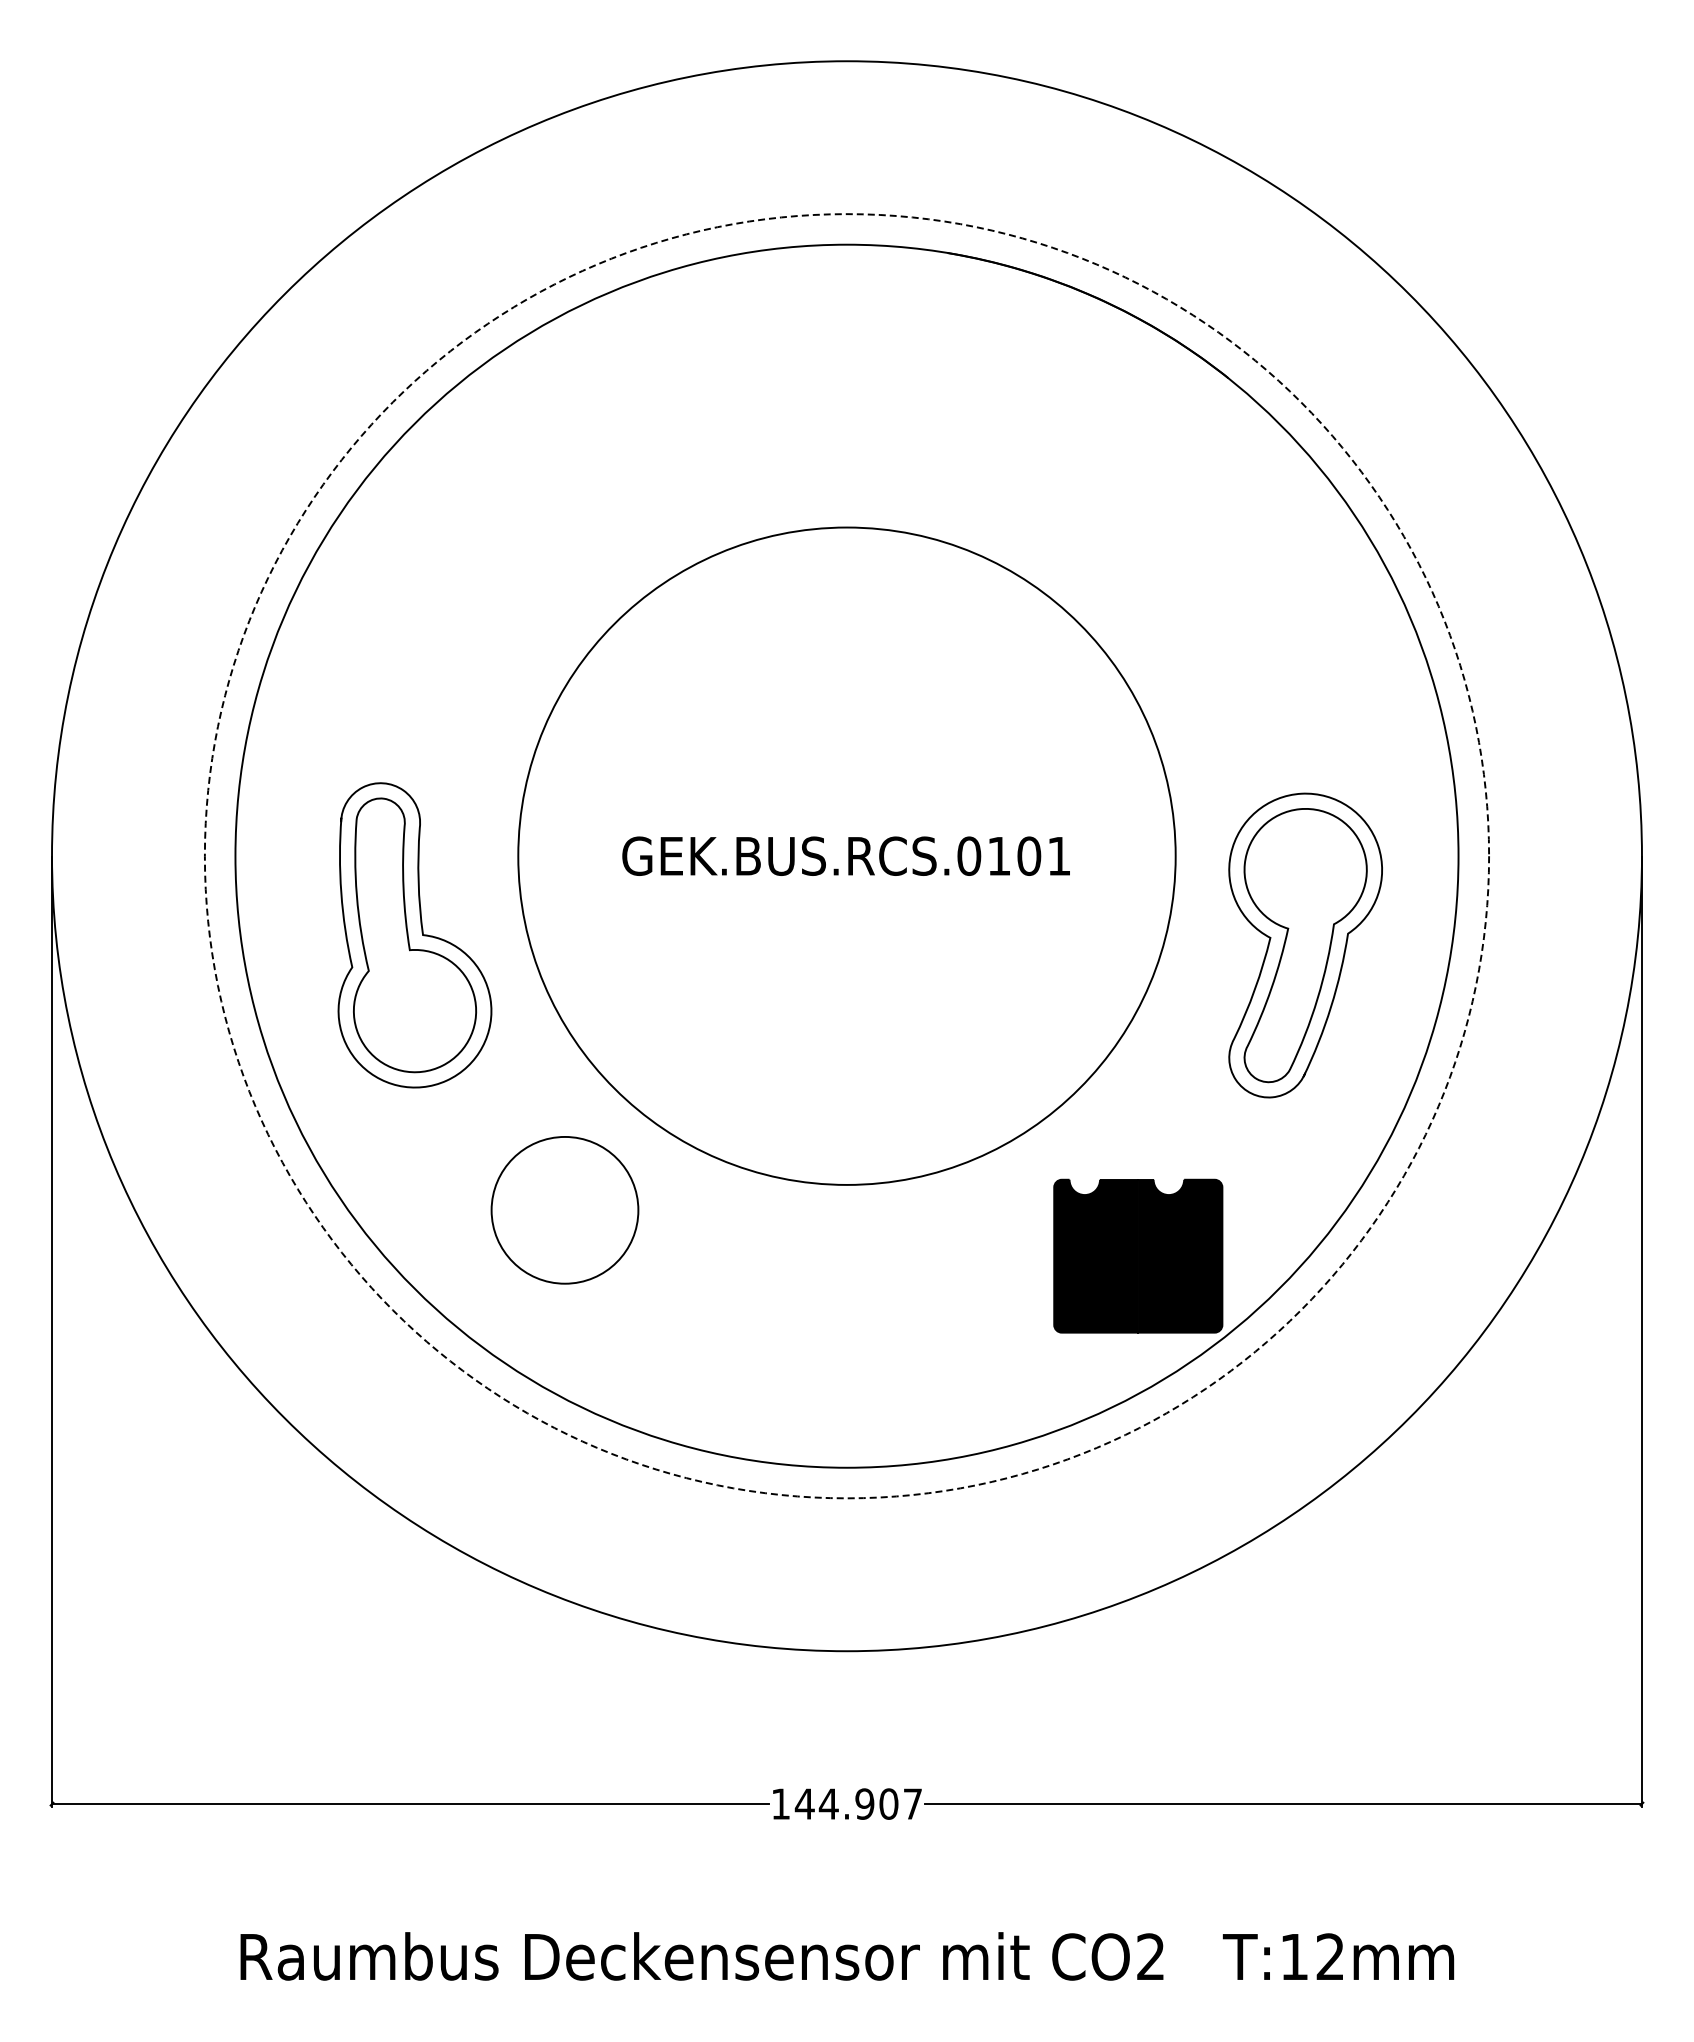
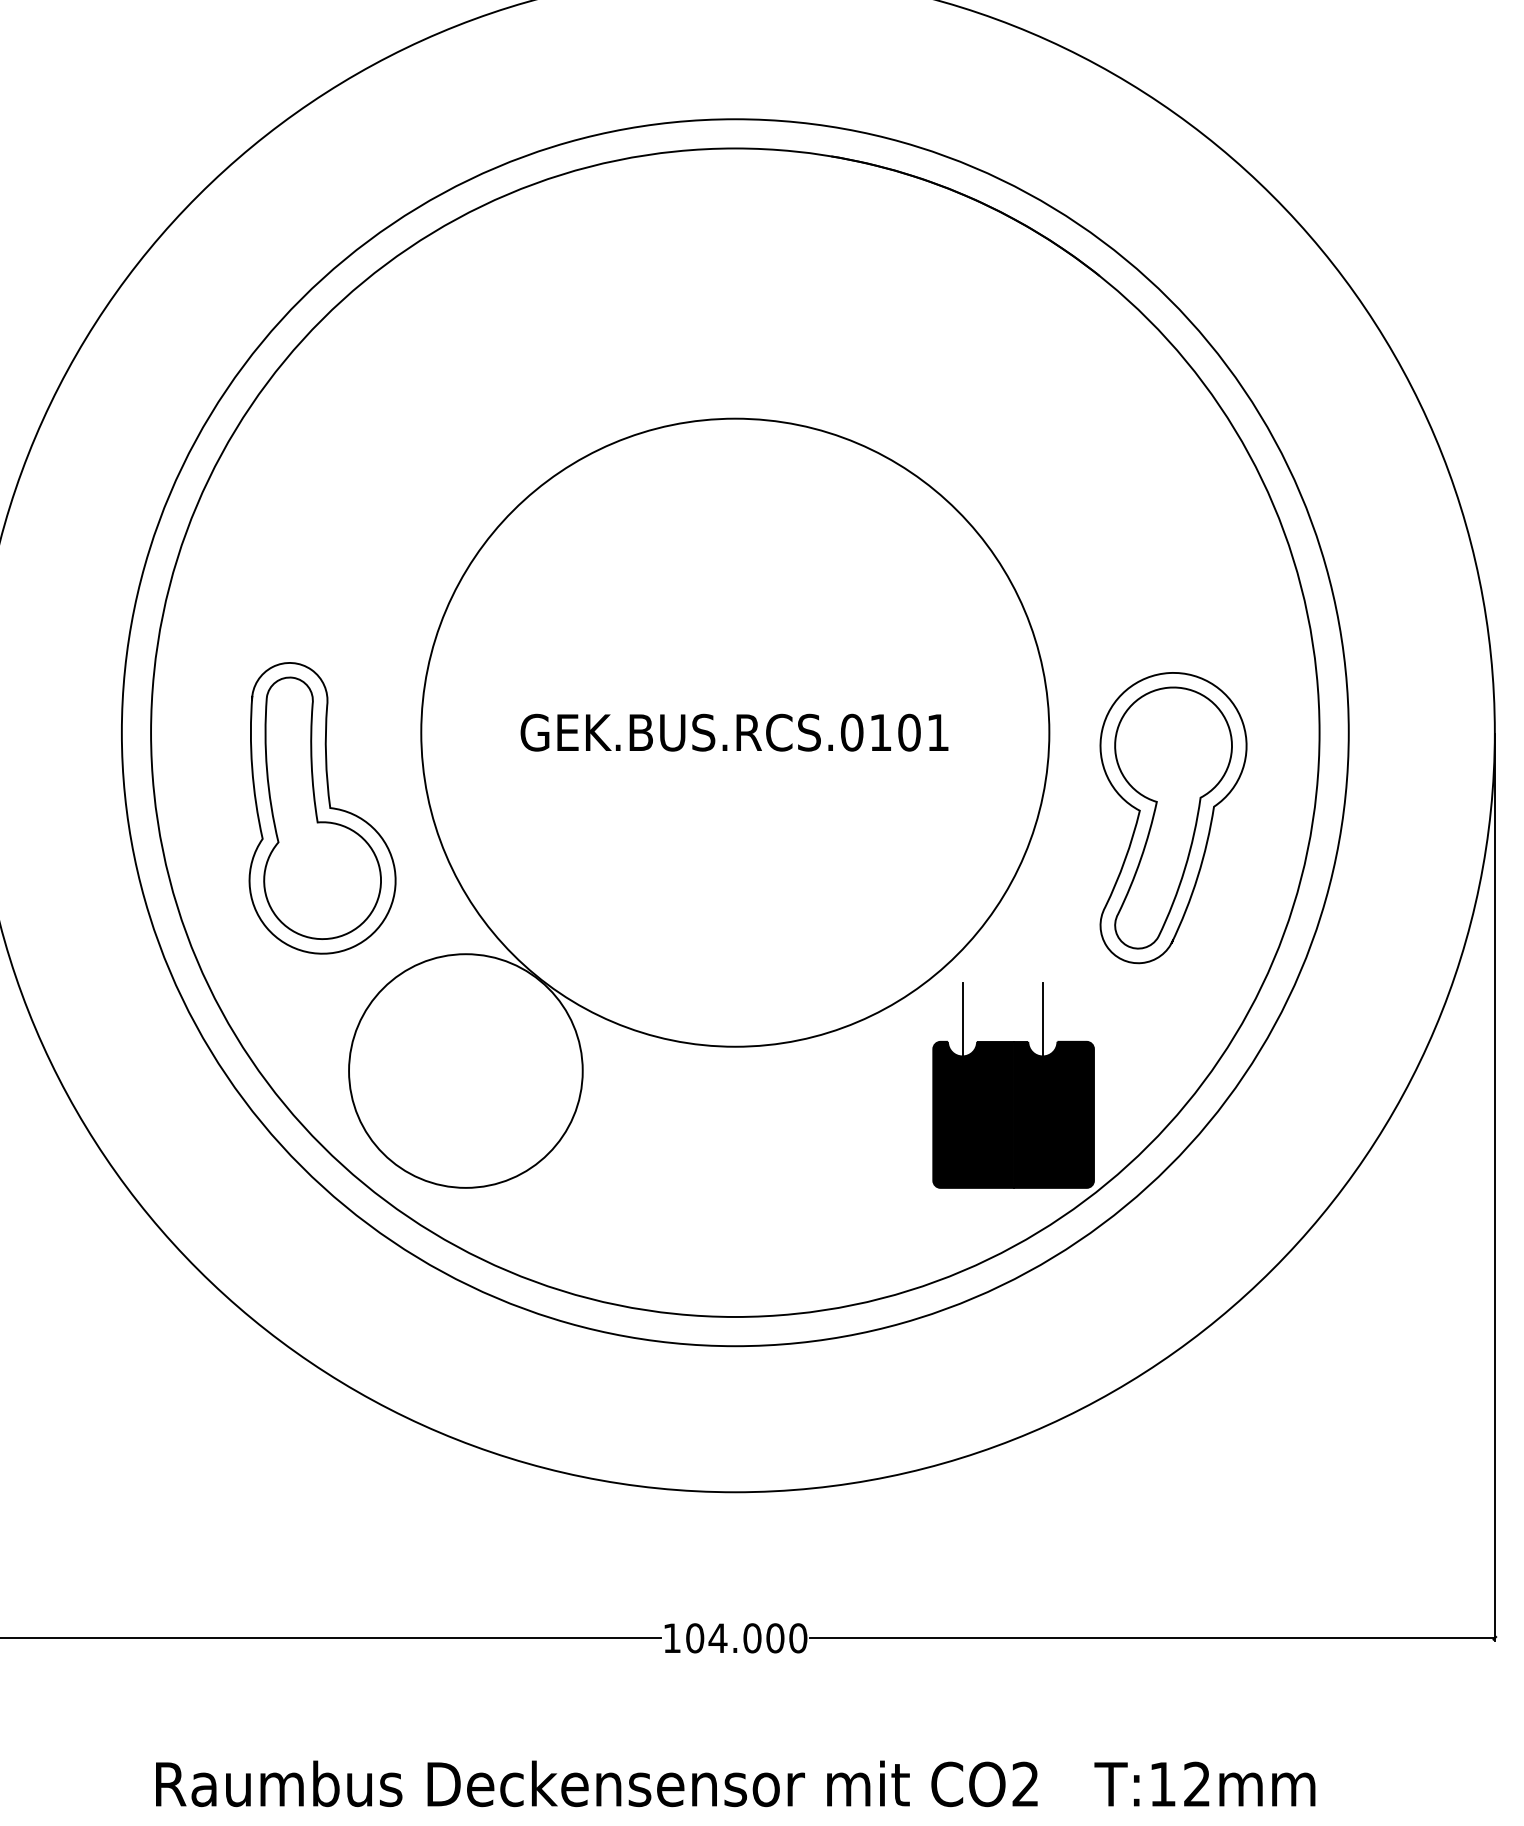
circle: (846, 856) -> (734, 732), dashed -> solid
line: (1084, 1156) -> (962, 1019), added
line: (1168, 1156) -> (1042, 1019), added
circle: (564, 1210) -> (465, 1071), size x1.67
text: (858, 1803) -> (746, 1637), 144.907 -> 104.000

